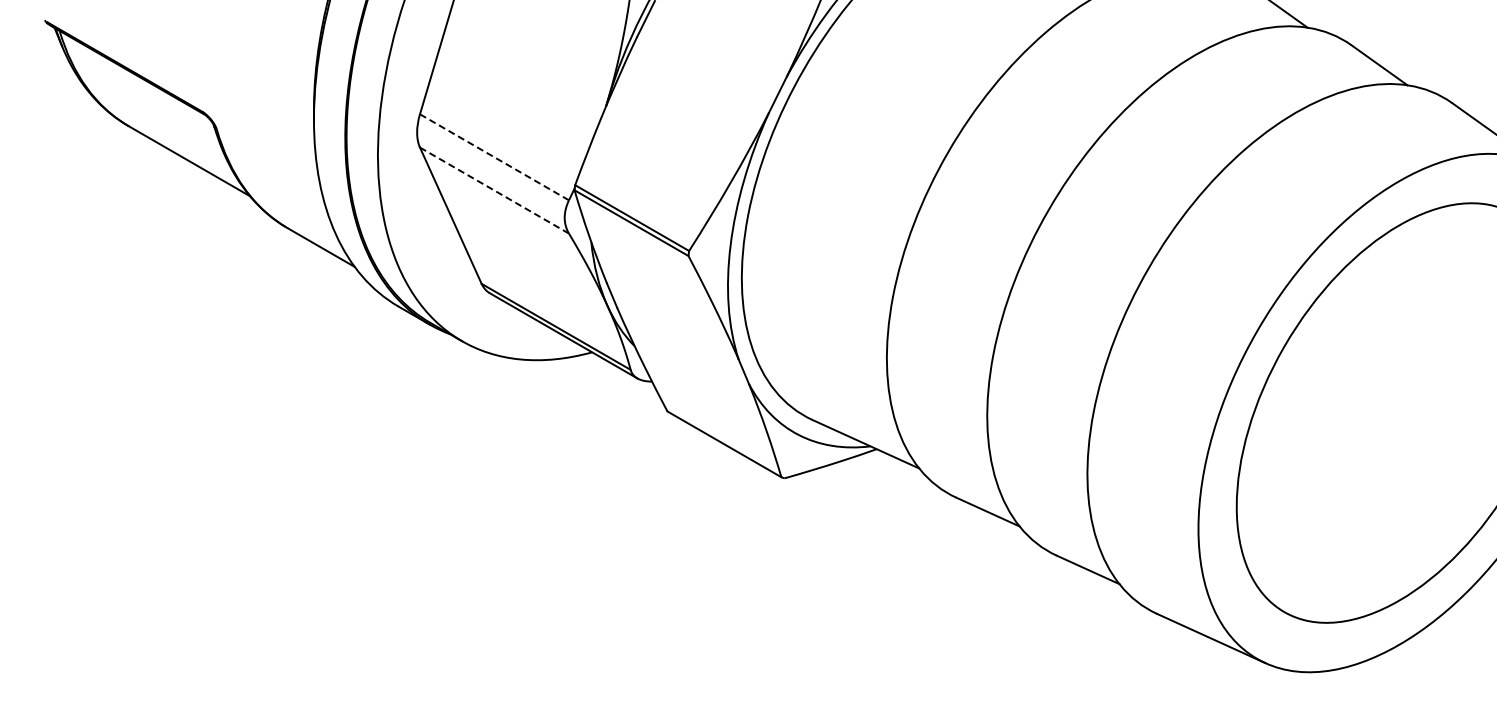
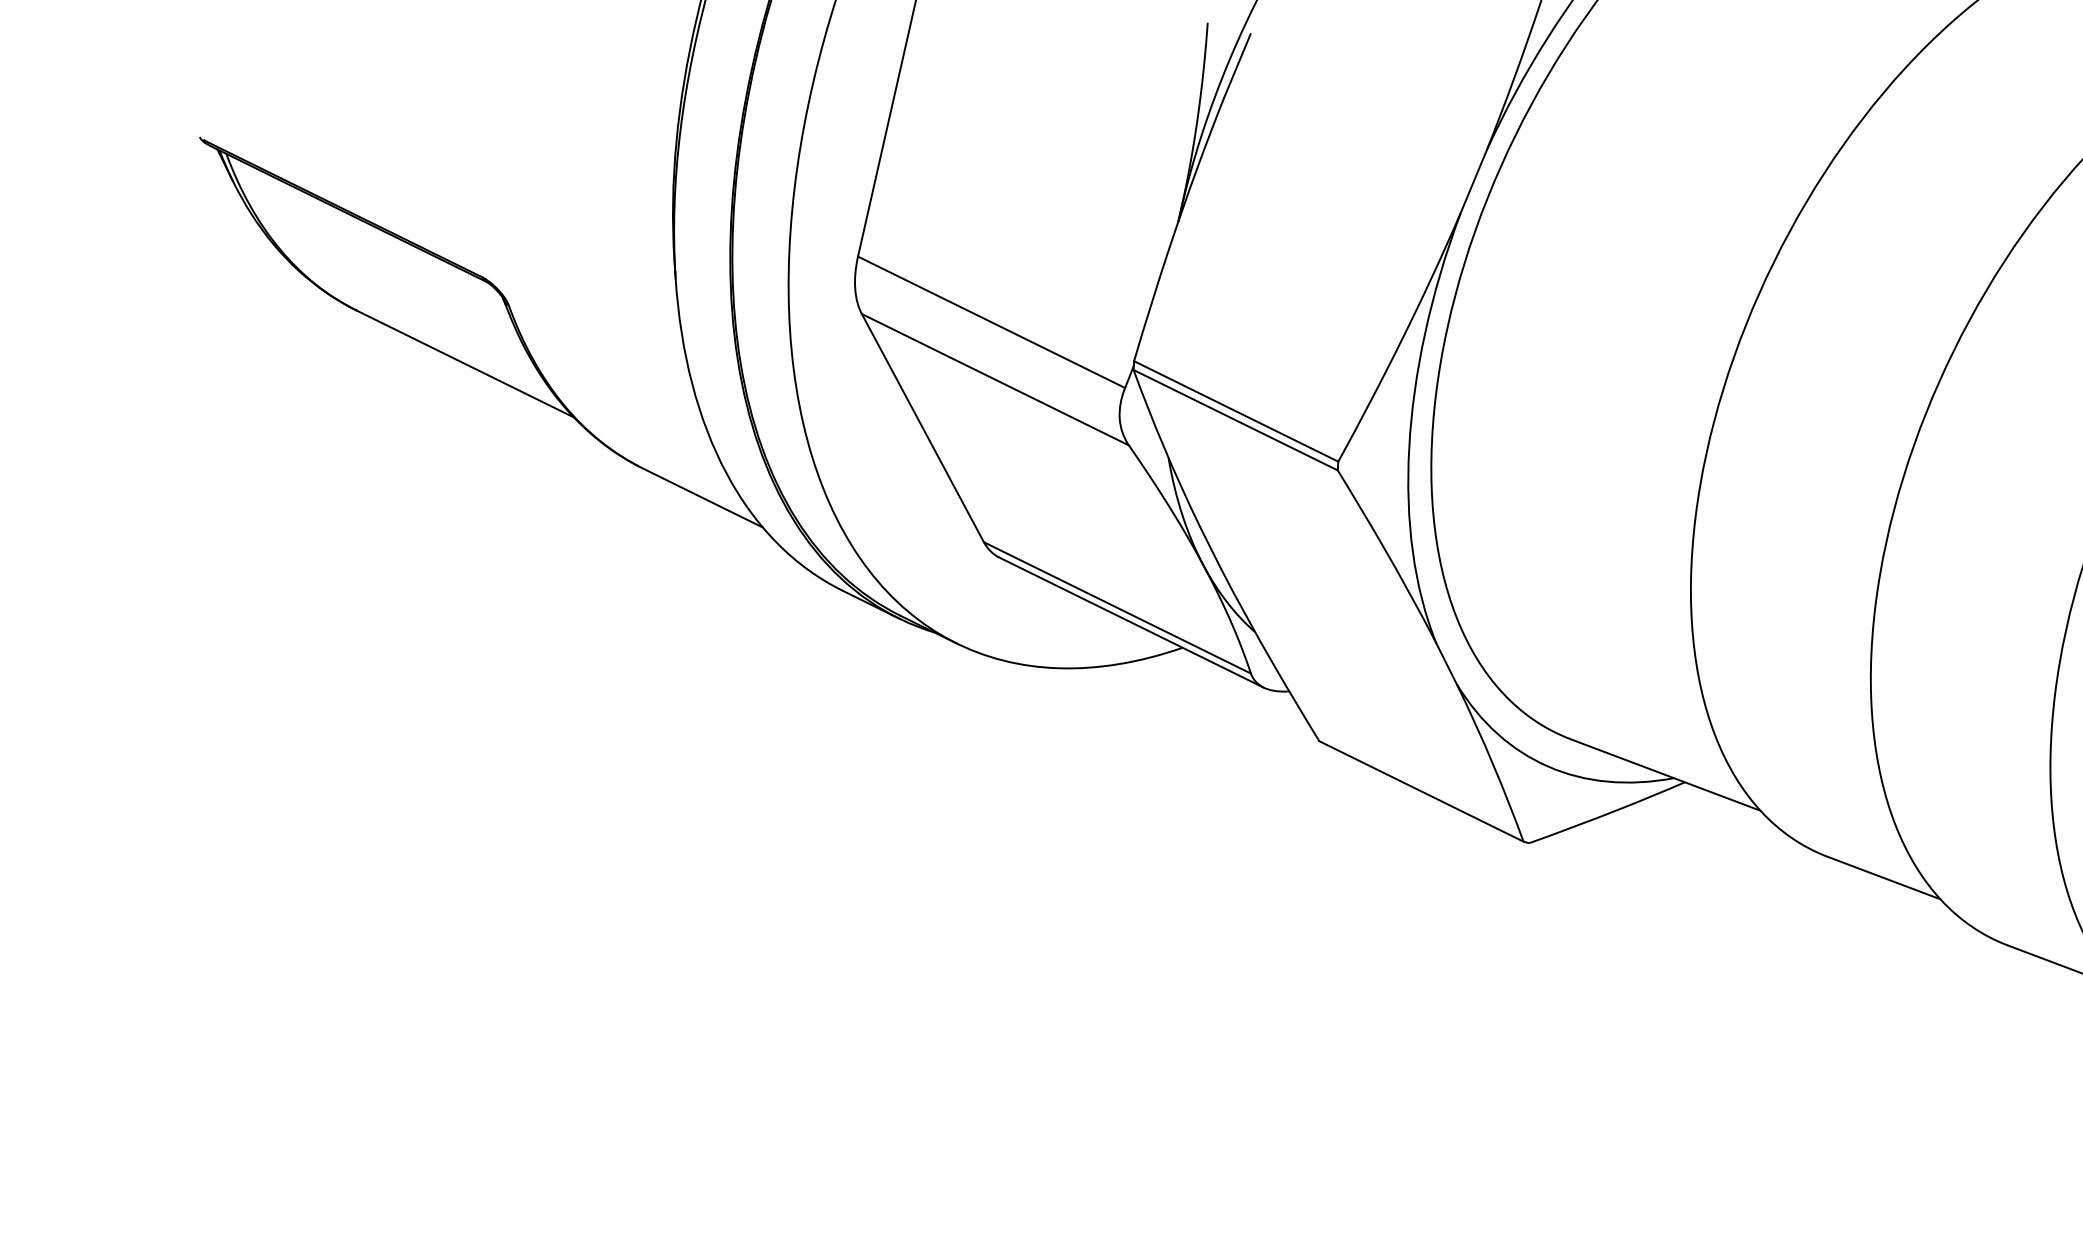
line: (494, 157) -> (991, 322), dashed -> solid
line: (494, 190) -> (995, 379), dashed -> solid

